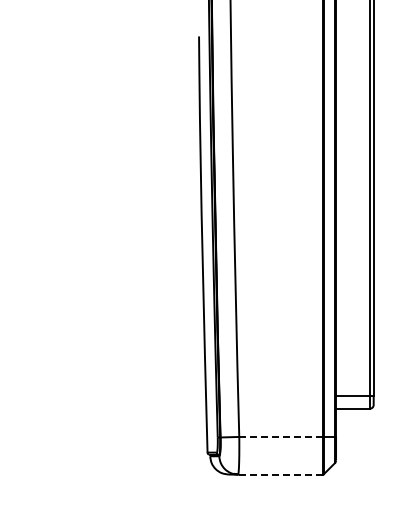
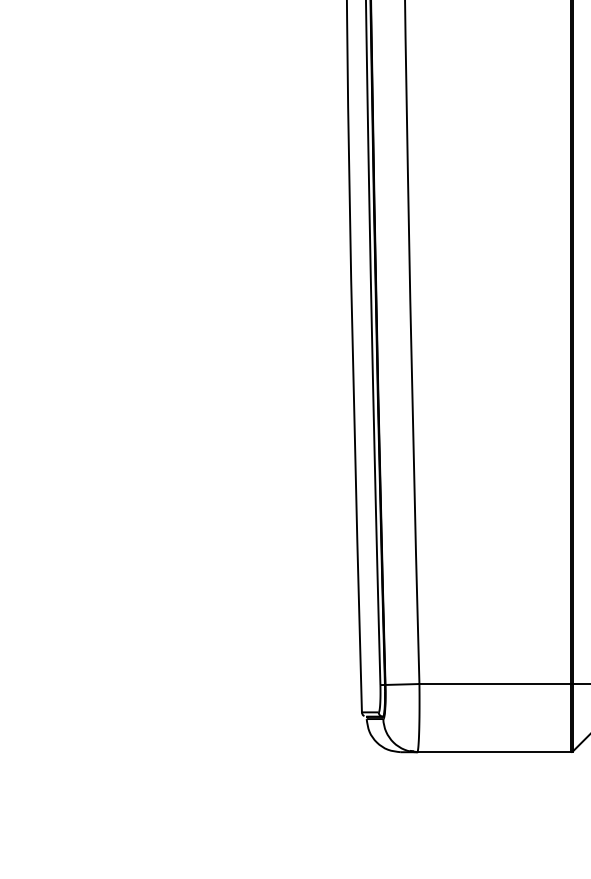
line: (281, 436) -> (495, 683), dashed -> solid
line: (280, 474) -> (494, 752), dashed -> solid

